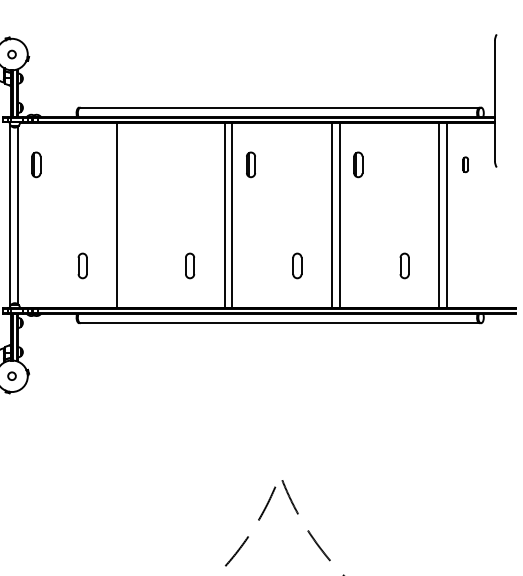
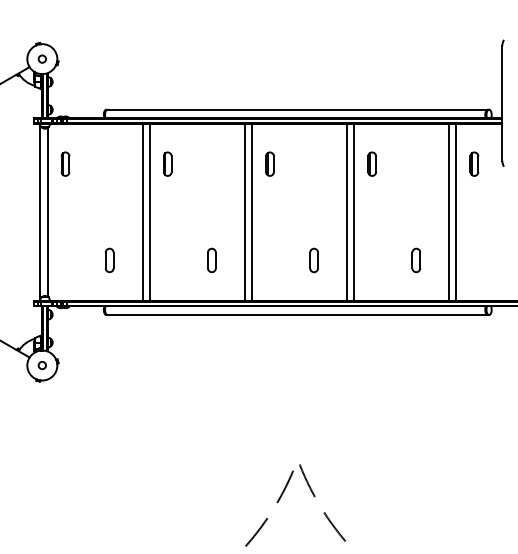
part: (143, 164) -> (167, 163), added
part: (465, 164) -> (474, 163), size x1.67
line: (124, 214) -> (149, 211), added

